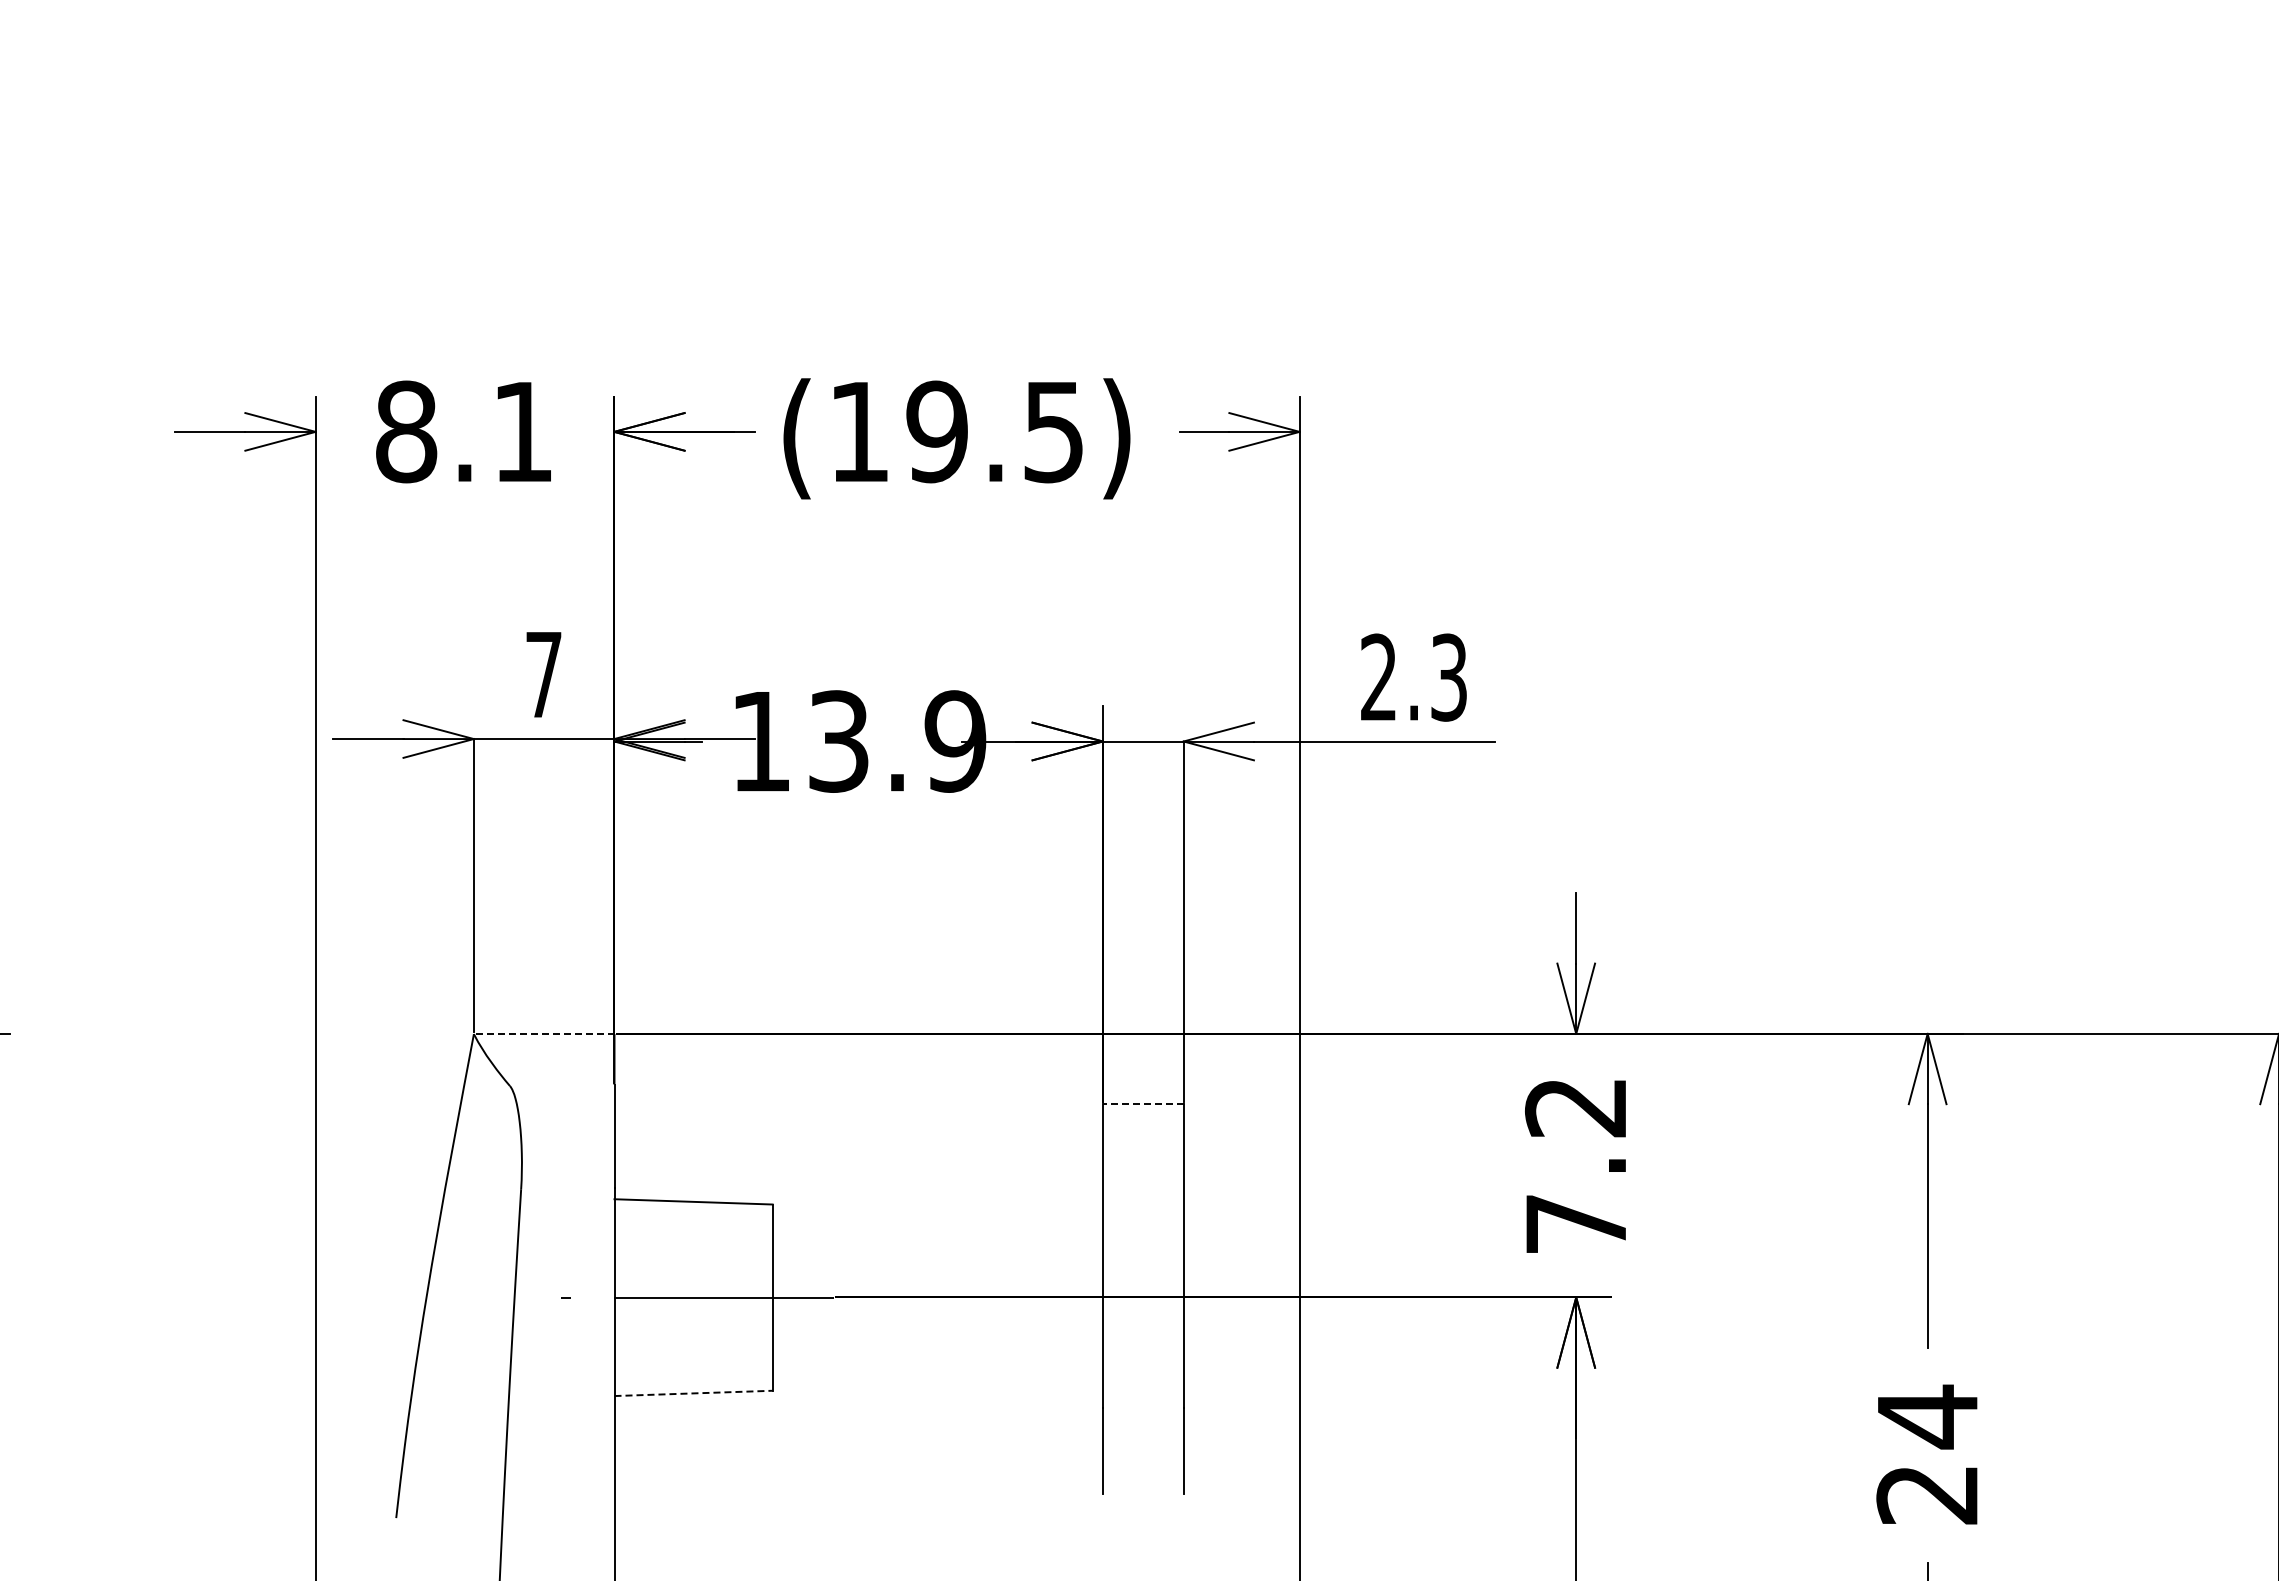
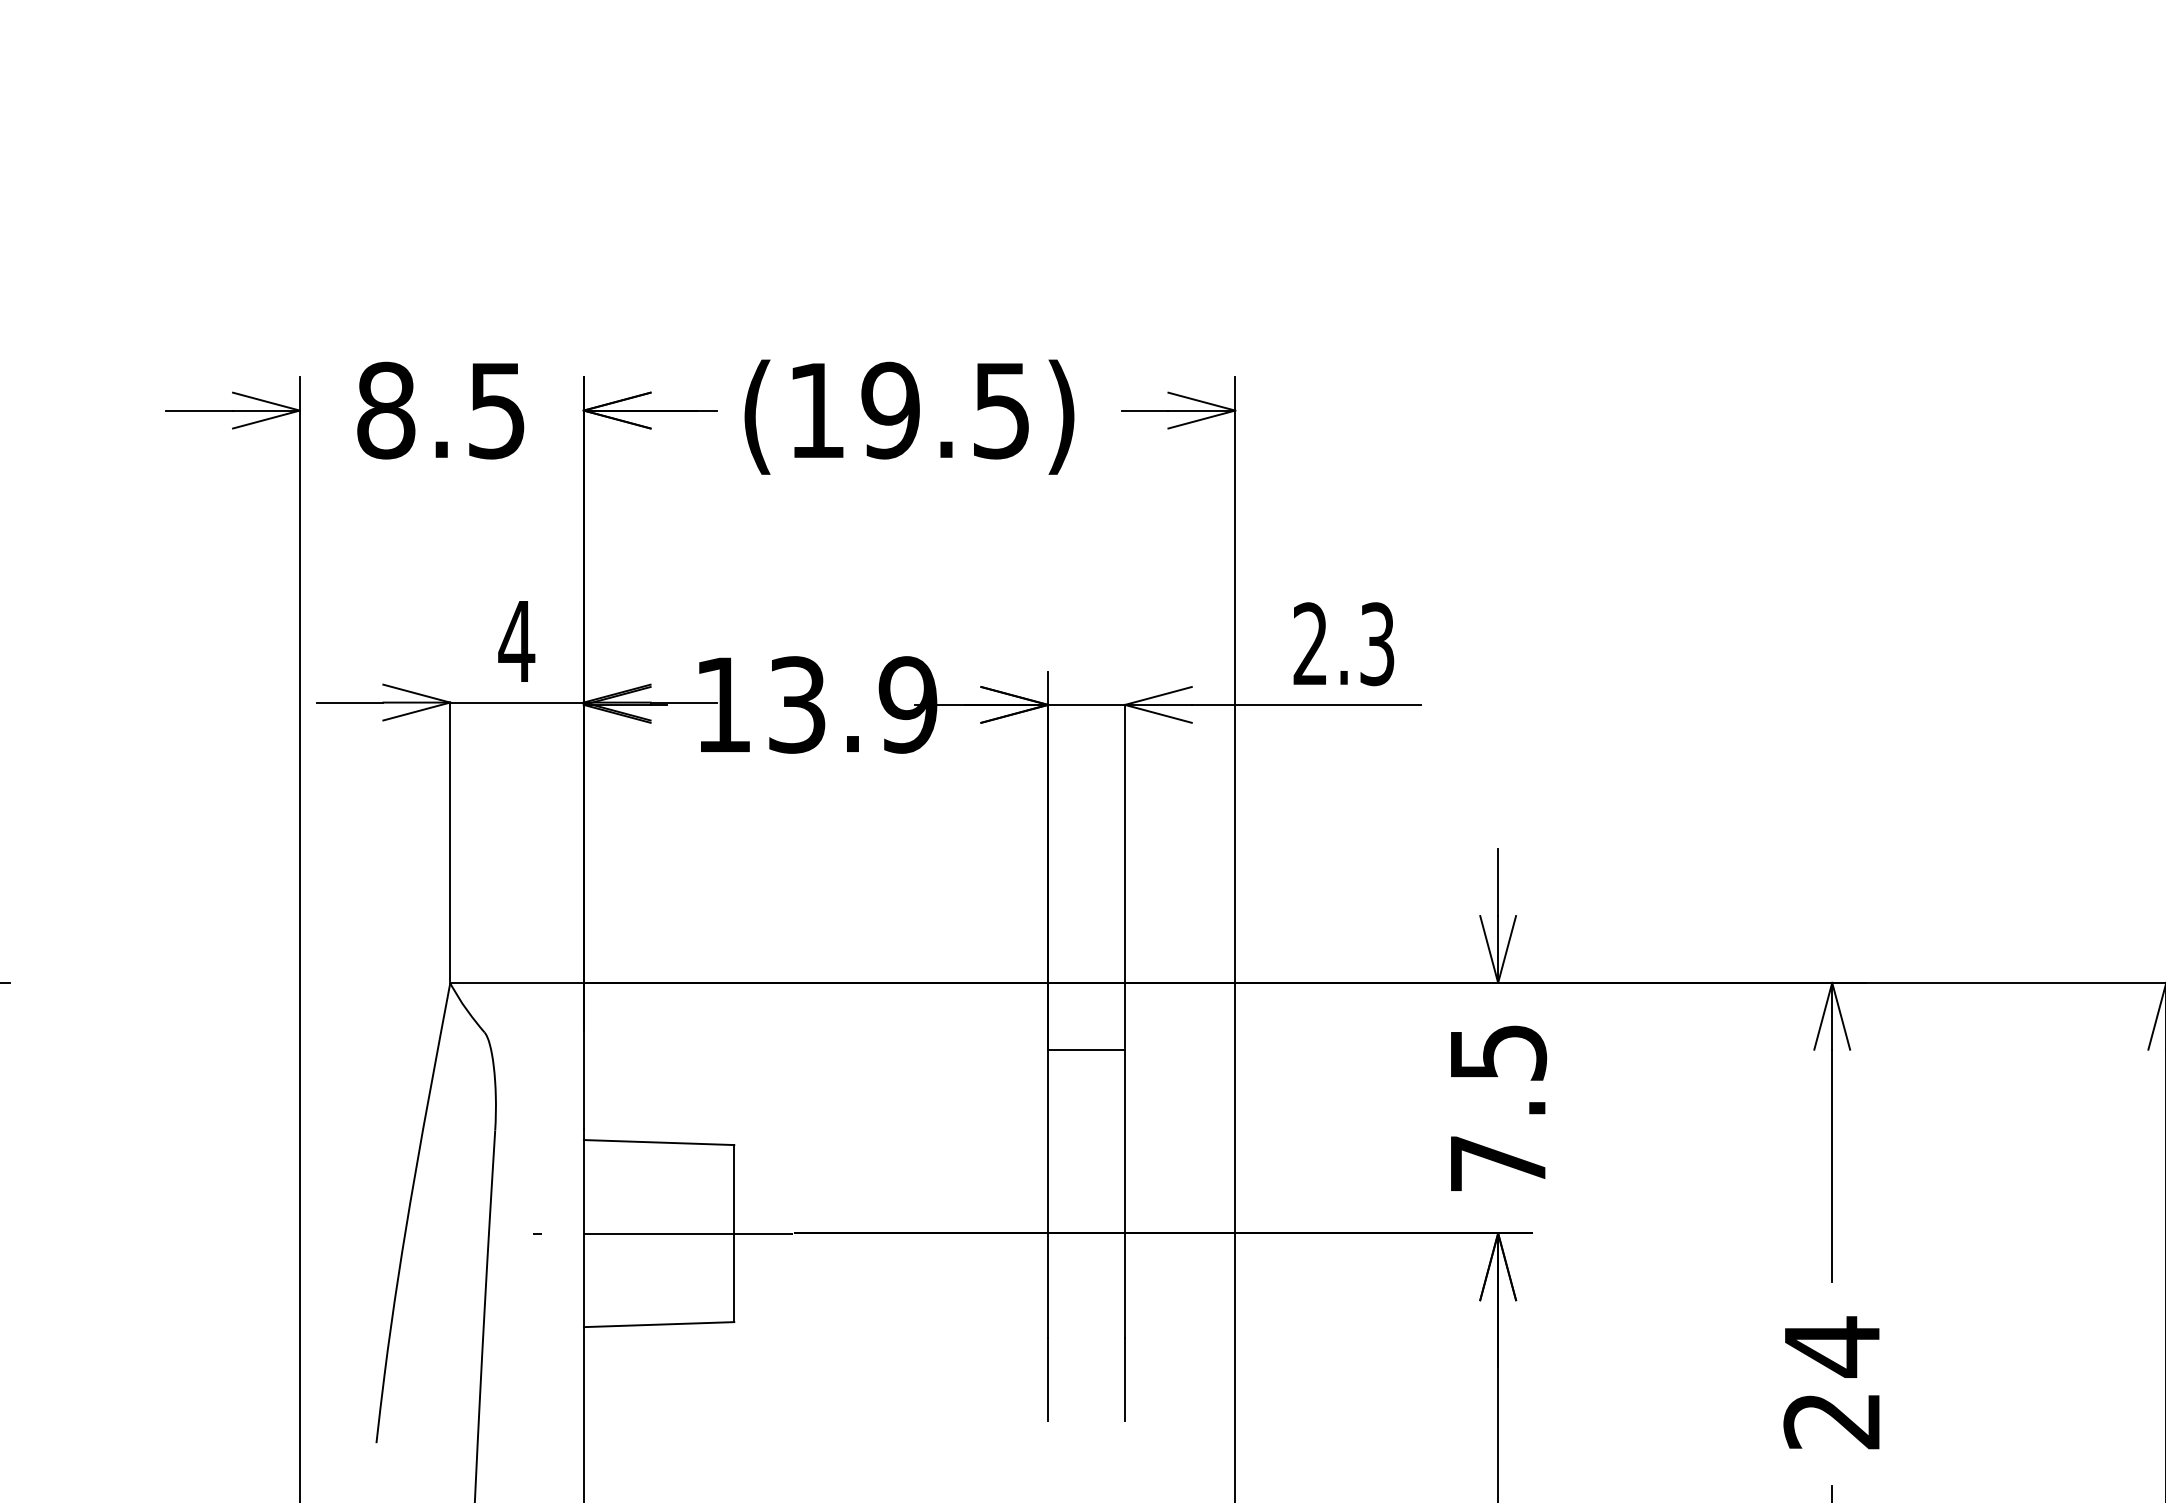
text: (522, 432) -> (496, 411), 8.1 -> 8.5
text: (543, 674) -> (516, 641), 7 -> 4
line: (543, 1034) -> (516, 983), dashed -> solid
line: (1142, 1104) -> (1085, 1049), dashed -> solid
text: (1576, 1108) -> (1498, 1053), 7.2 -> 7.5
line: (694, 1393) -> (659, 1324), dashed -> solid

